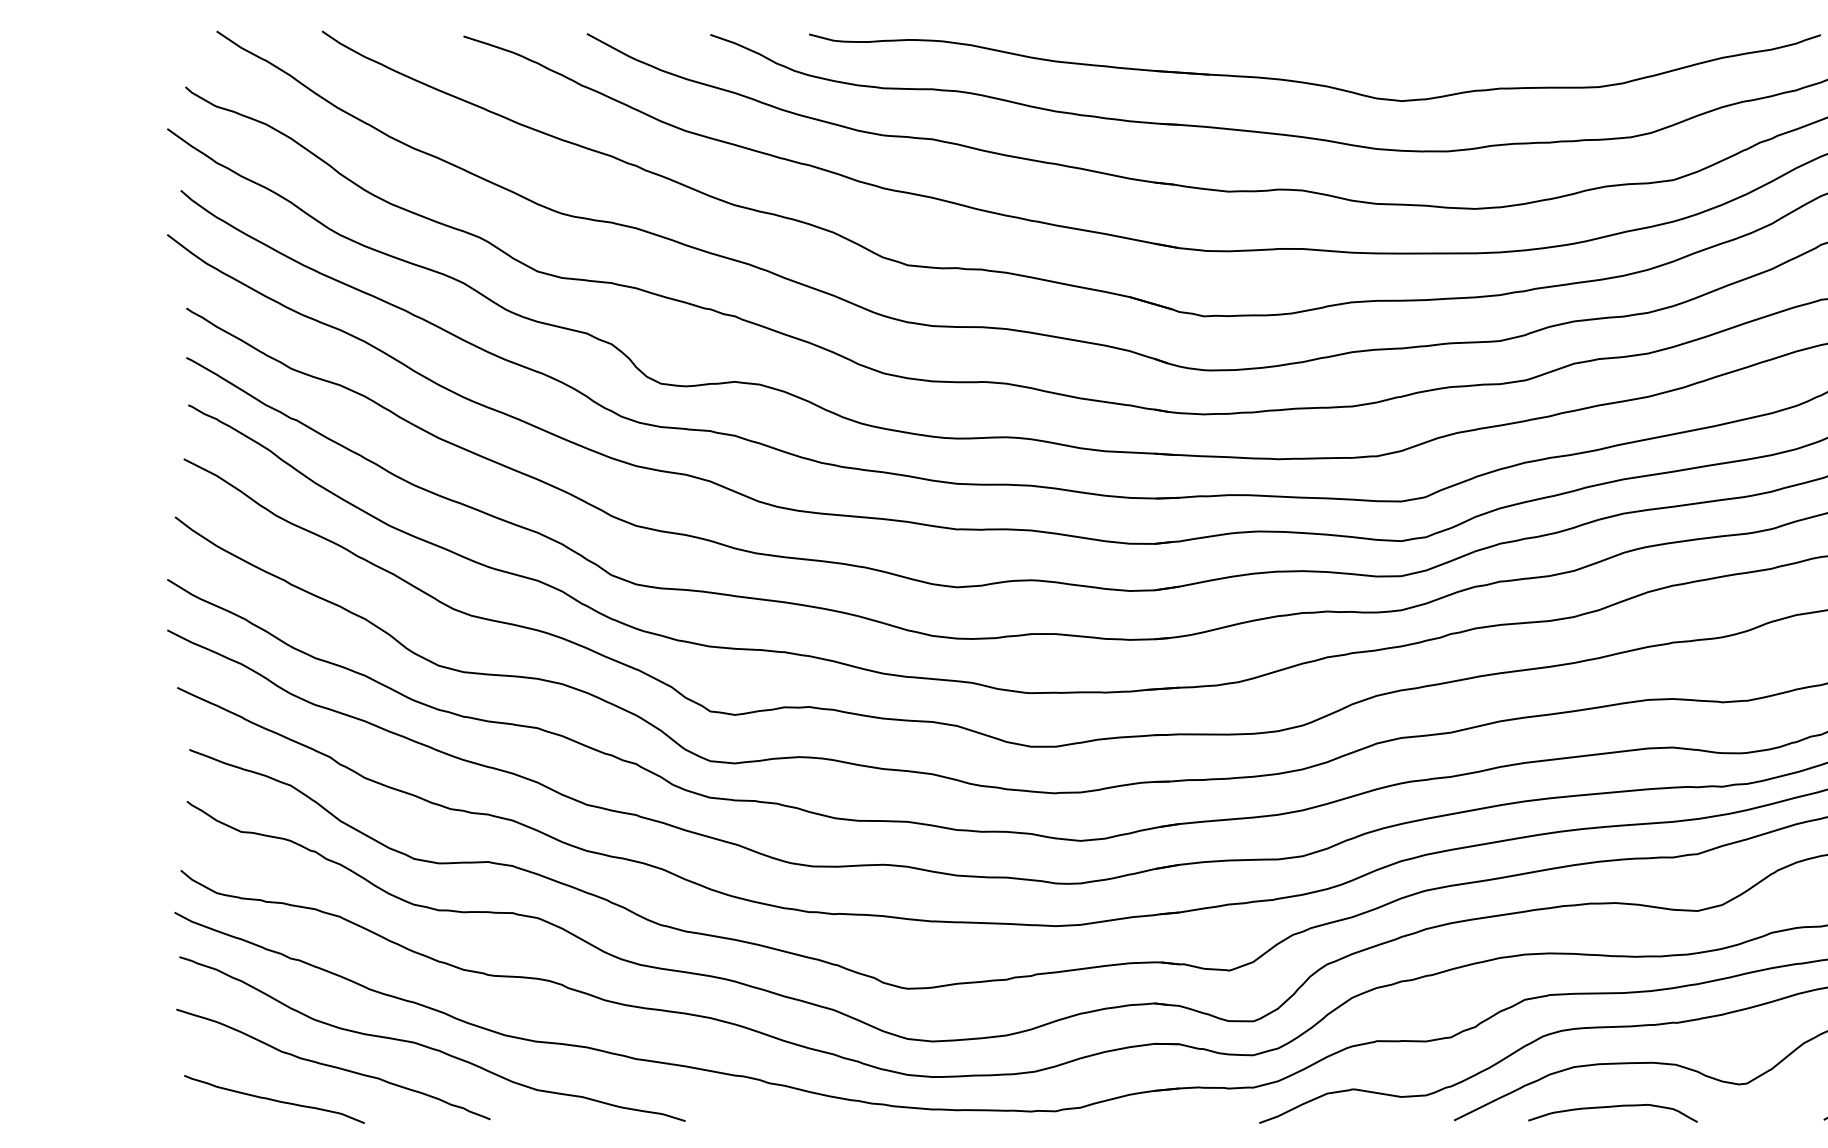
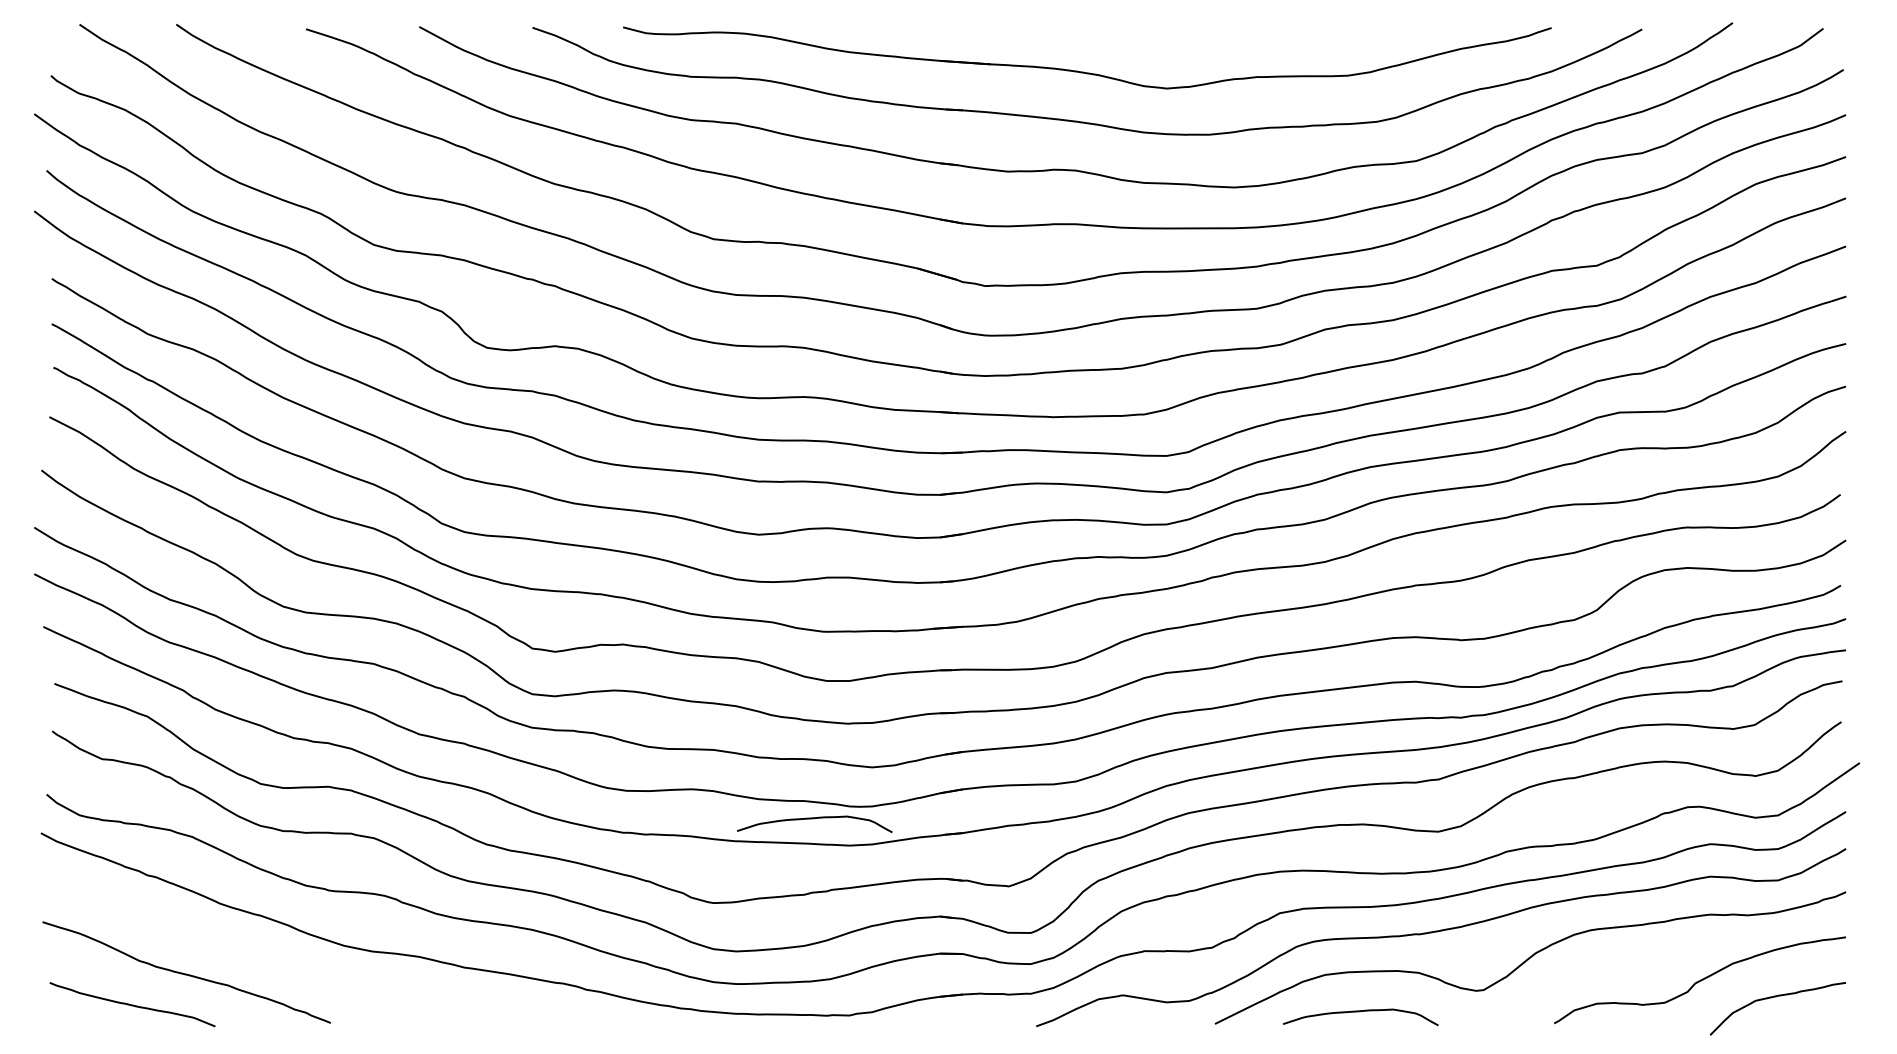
curve: (1017, 897) -> (814, 819), added
curve: (431, 1046) -> (276, 956), removed

